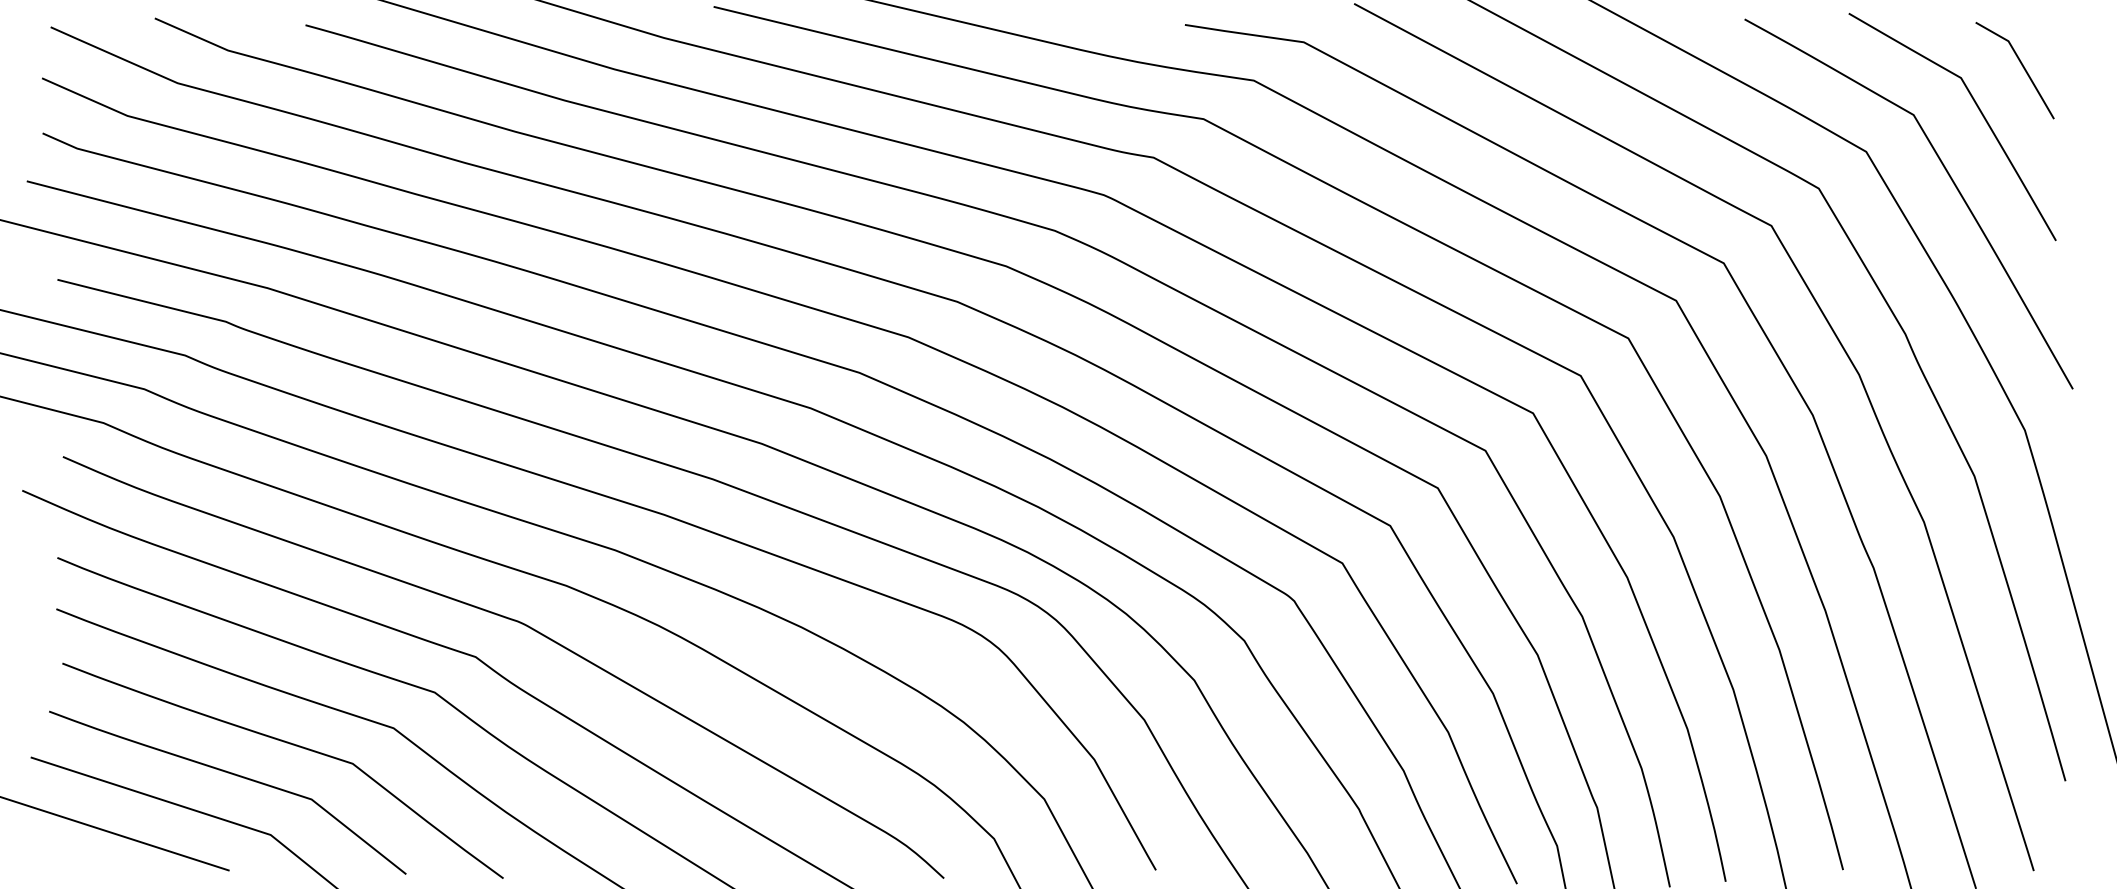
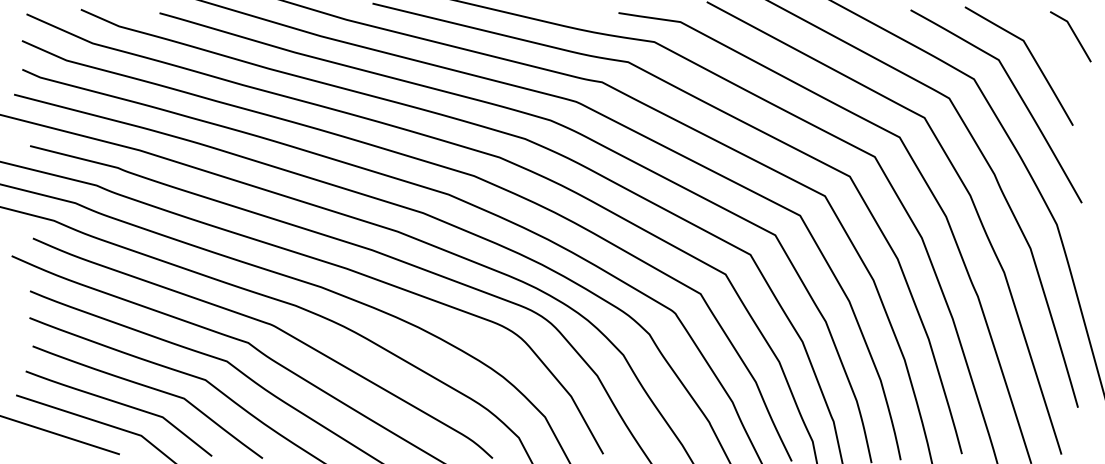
line: (2020, 66) -> (1073, 34), moved

